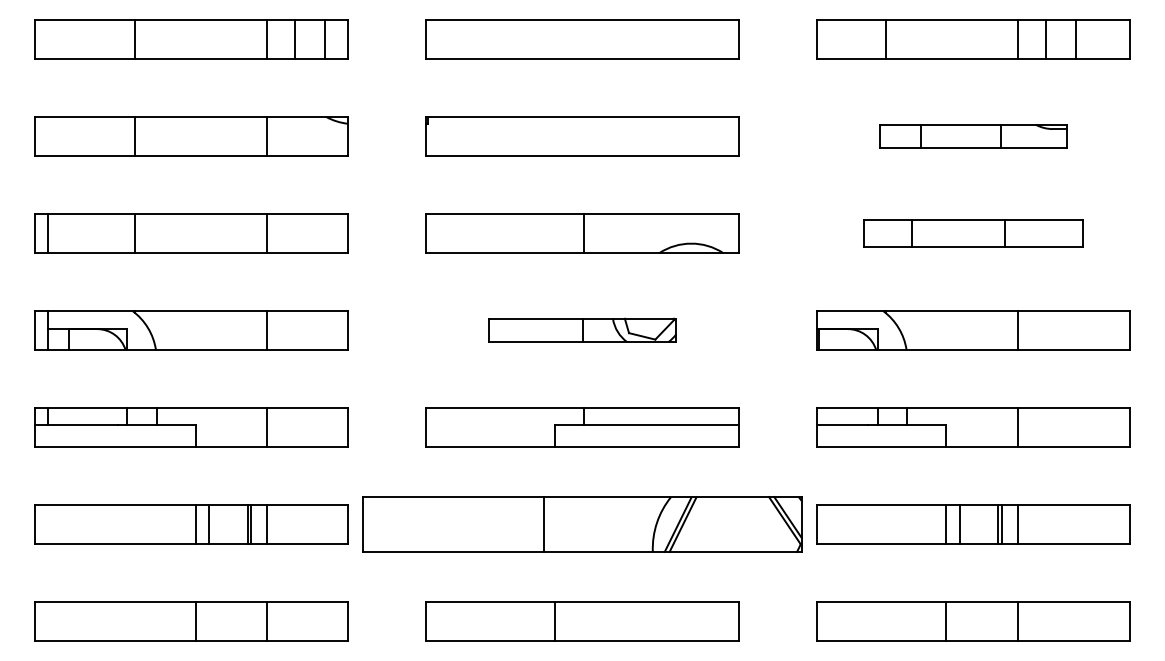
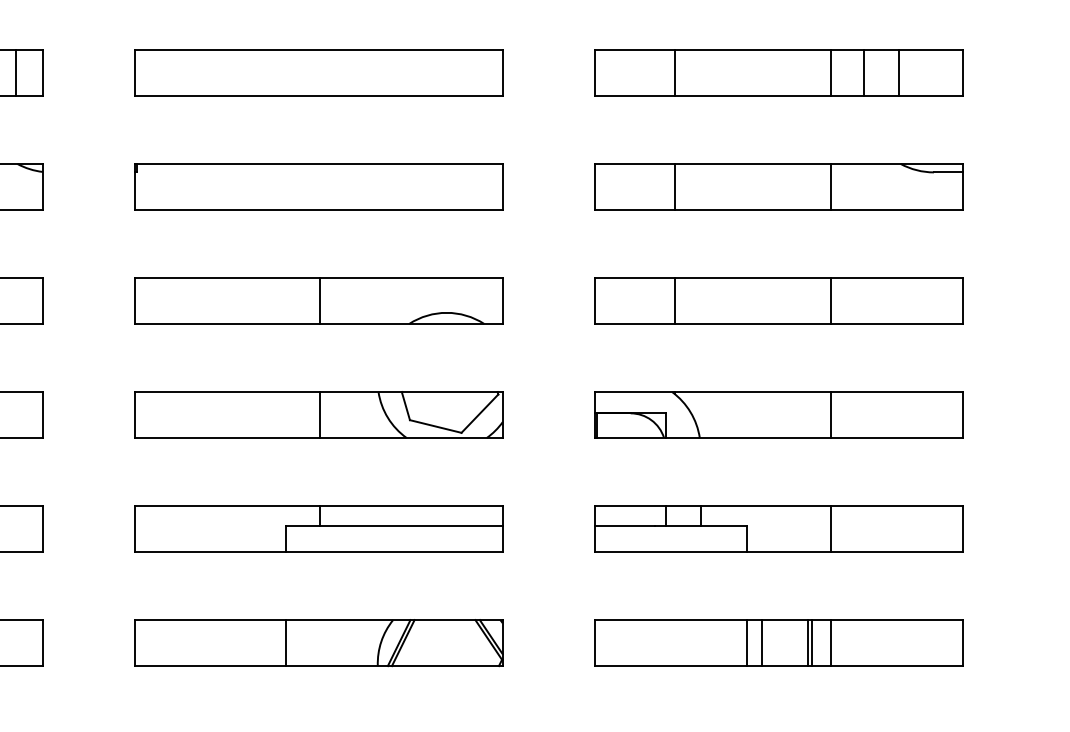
part: (973, 136) -> (778, 186), size x1.67
part: (973, 233) -> (778, 300), size x1.43
part: (582, 330) -> (318, 415), size x1.67
part: (582, 524) -> (318, 643), size x0.71

